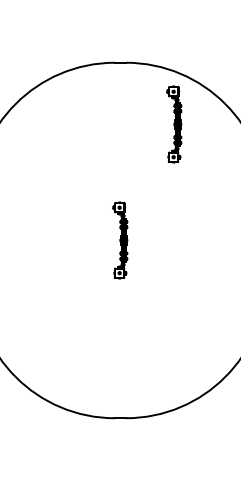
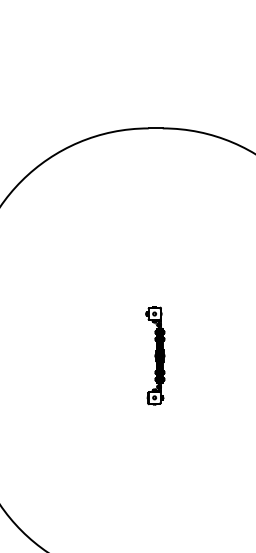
part: (174, 124) -> (224, 207), removed

